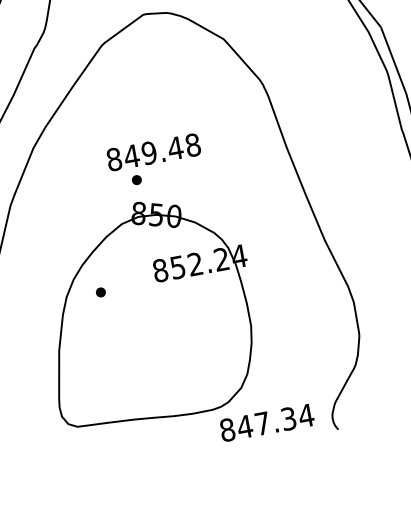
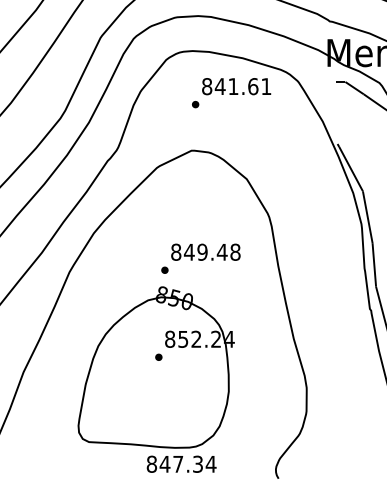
text: (153, 151) -> (205, 251), moved
part: (100, 291) -> (158, 356), moved
text: (266, 421) -> (181, 463), moved

